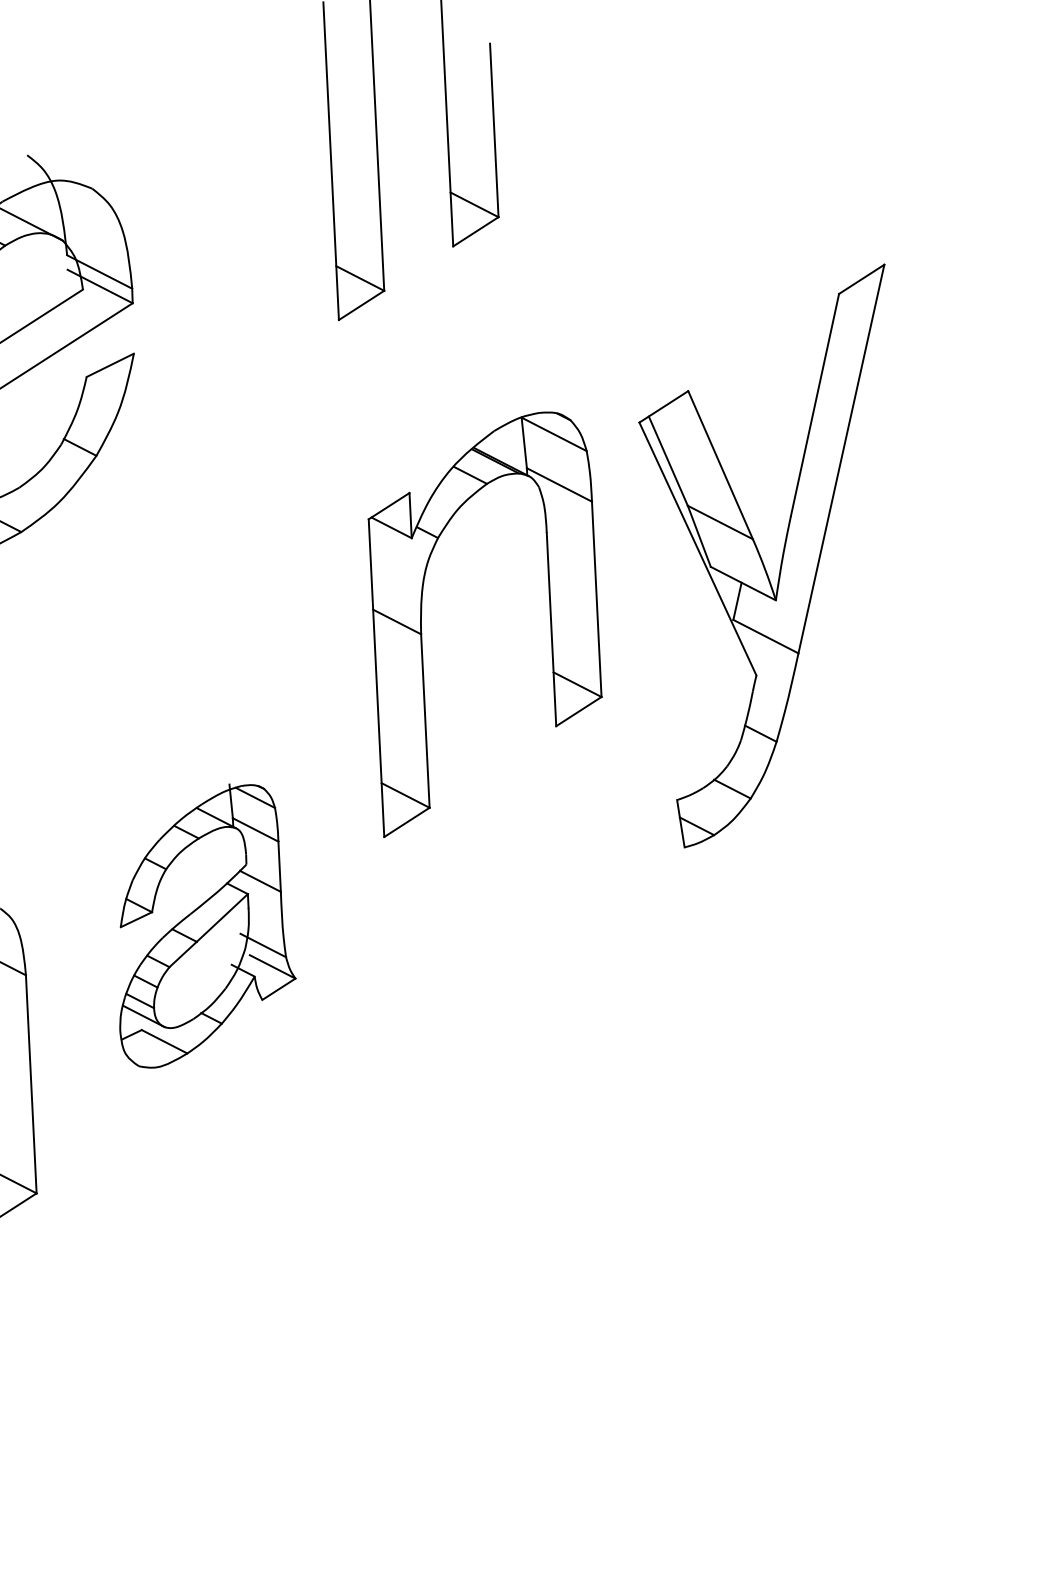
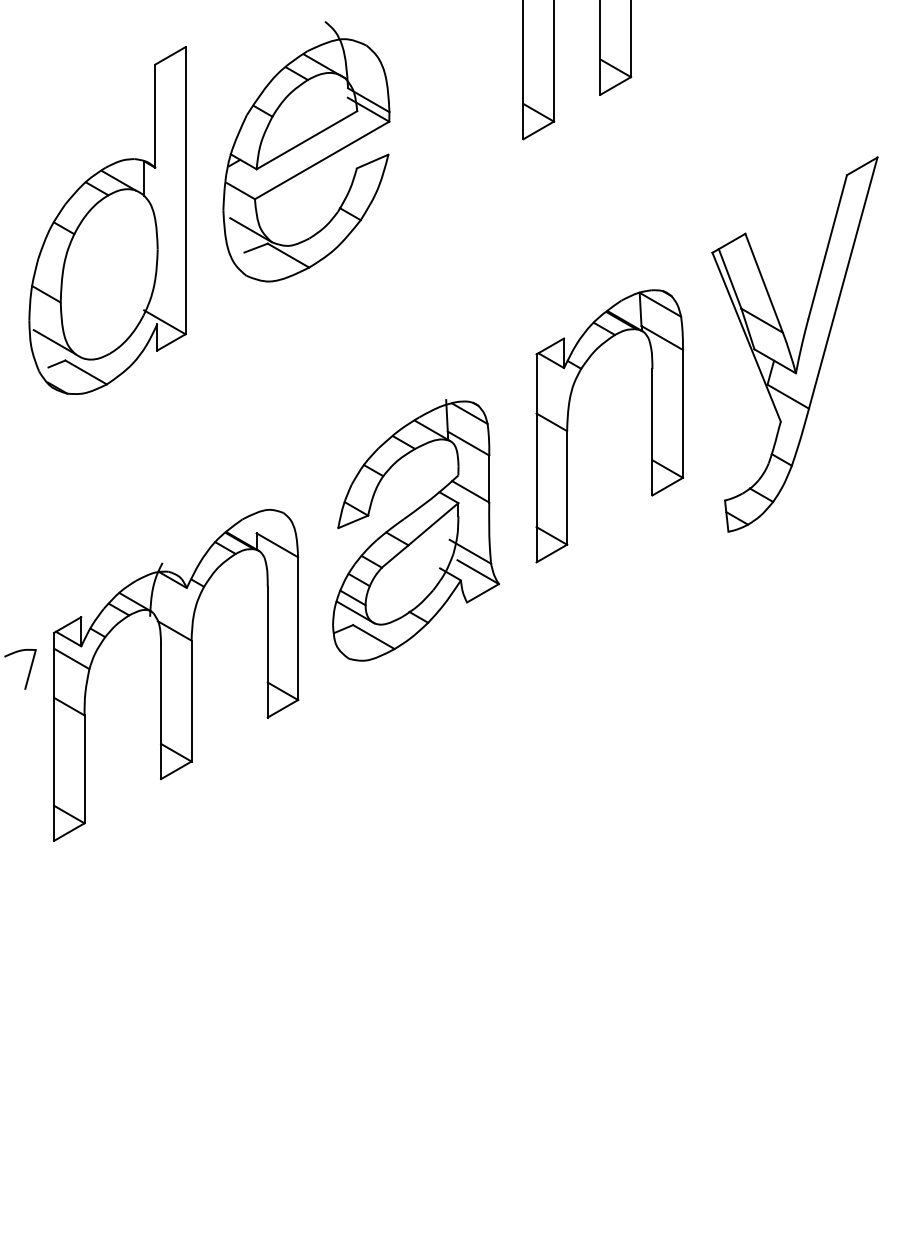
part: (771, 556) -> (794, 344), moved
part: (422, 627) -> (568, 426), moved
part: (203, 925) -> (415, 530), size x1.43

